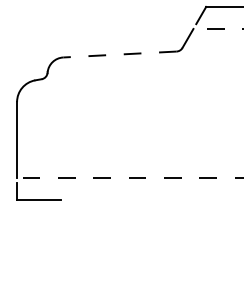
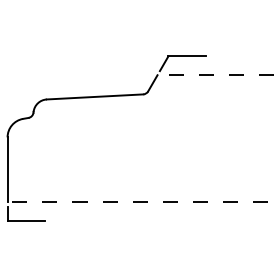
line: (119, 54) -> (94, 96), dashed -> solid

